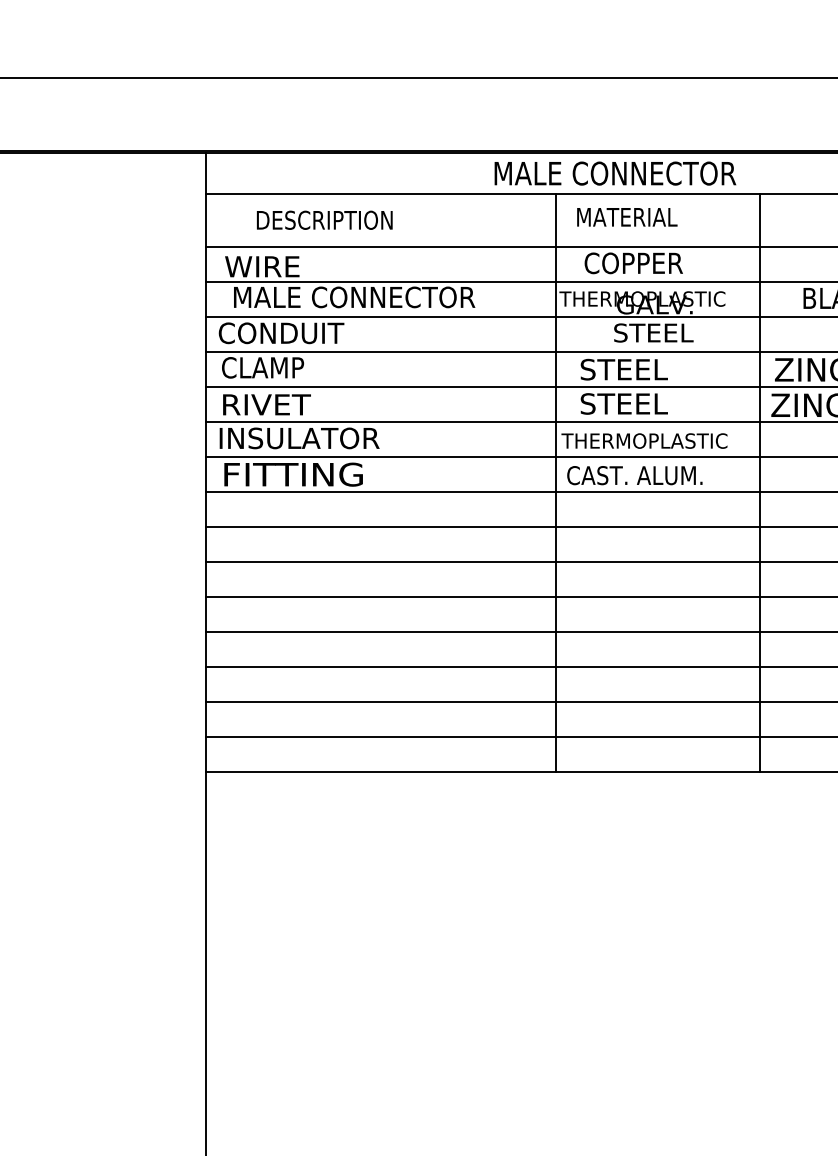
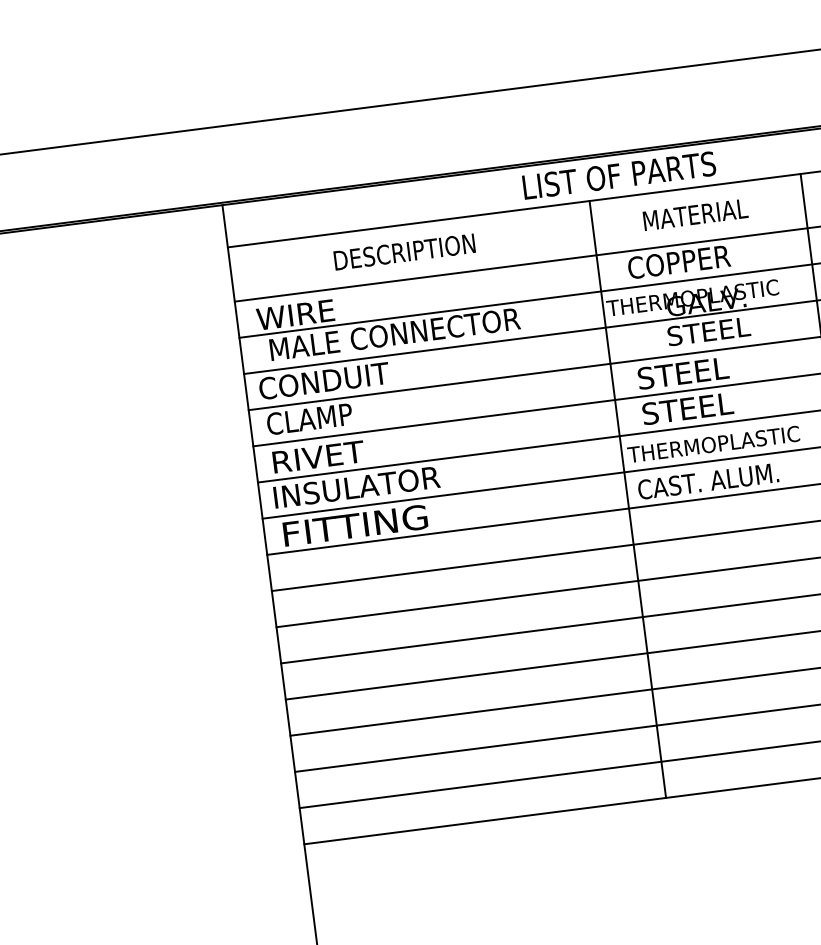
text: (616, 173) -> (649, 171), MALE CONNECTOR -> LIST OF PARTS
text: (627, 217) -> (695, 214), moved
text: (324, 219) -> (404, 251), moved

